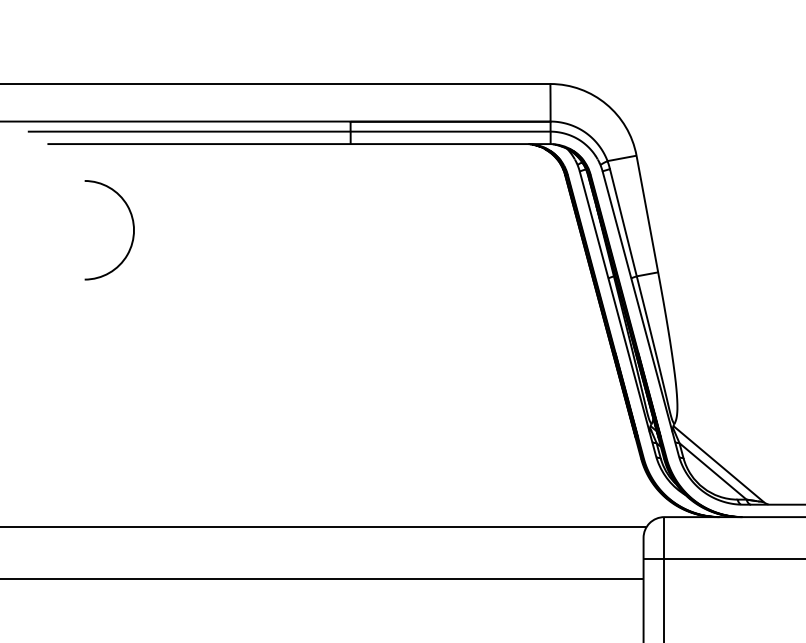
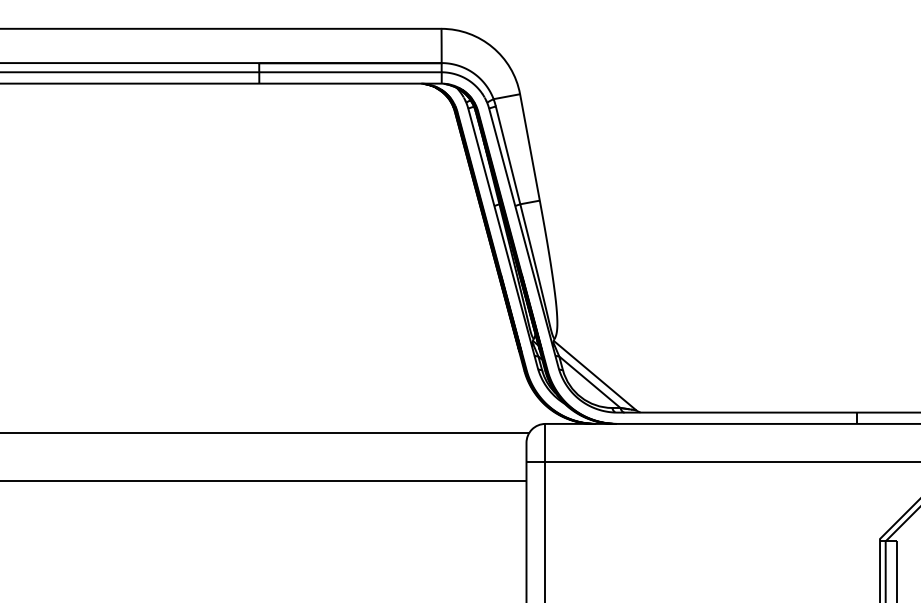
arc: (132, 230) -> (60, 162), removed

